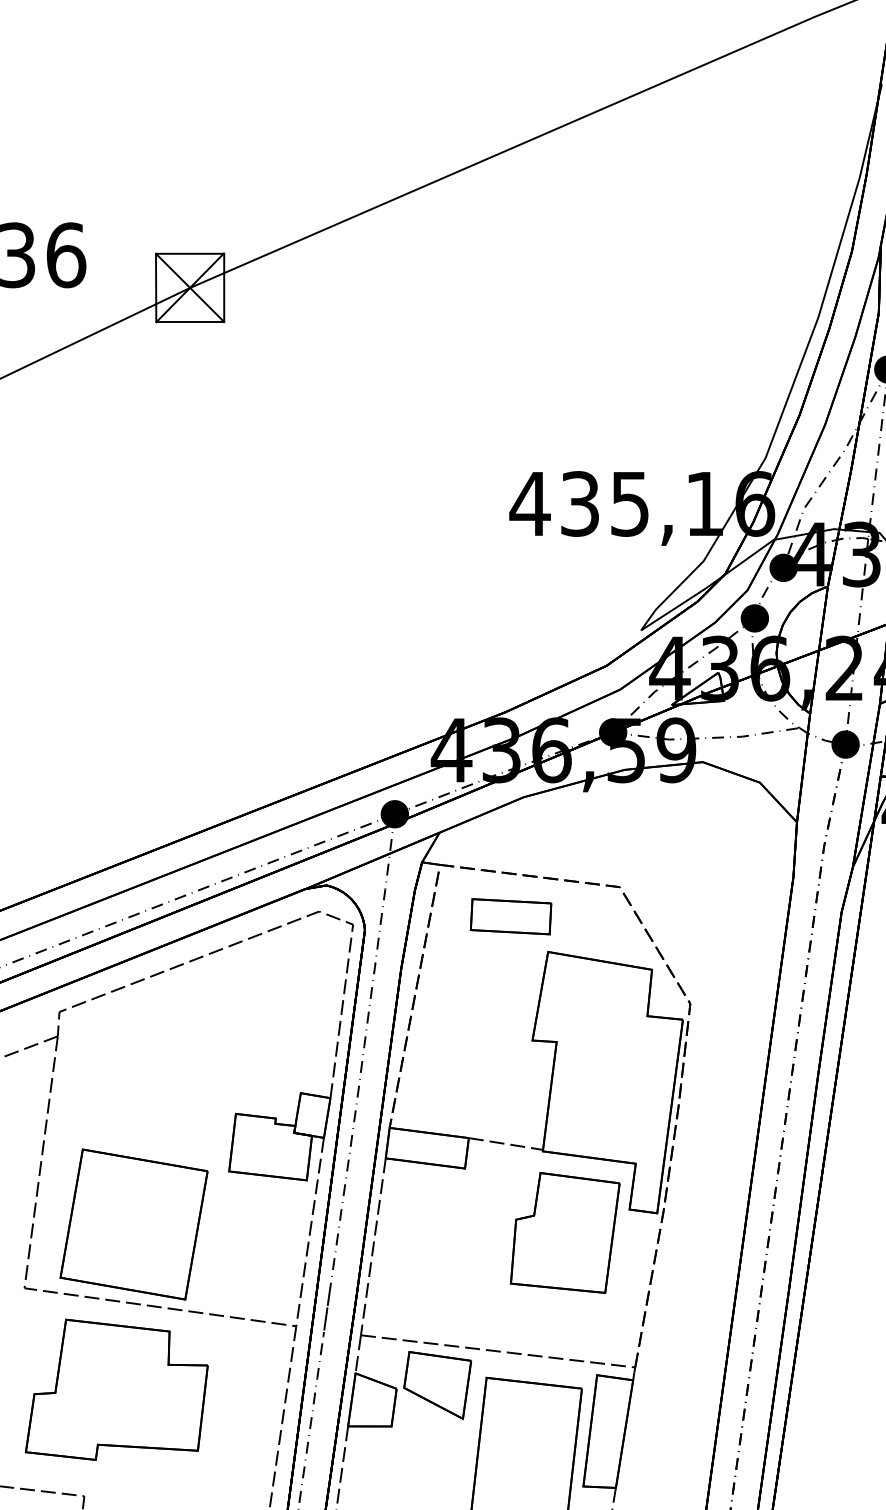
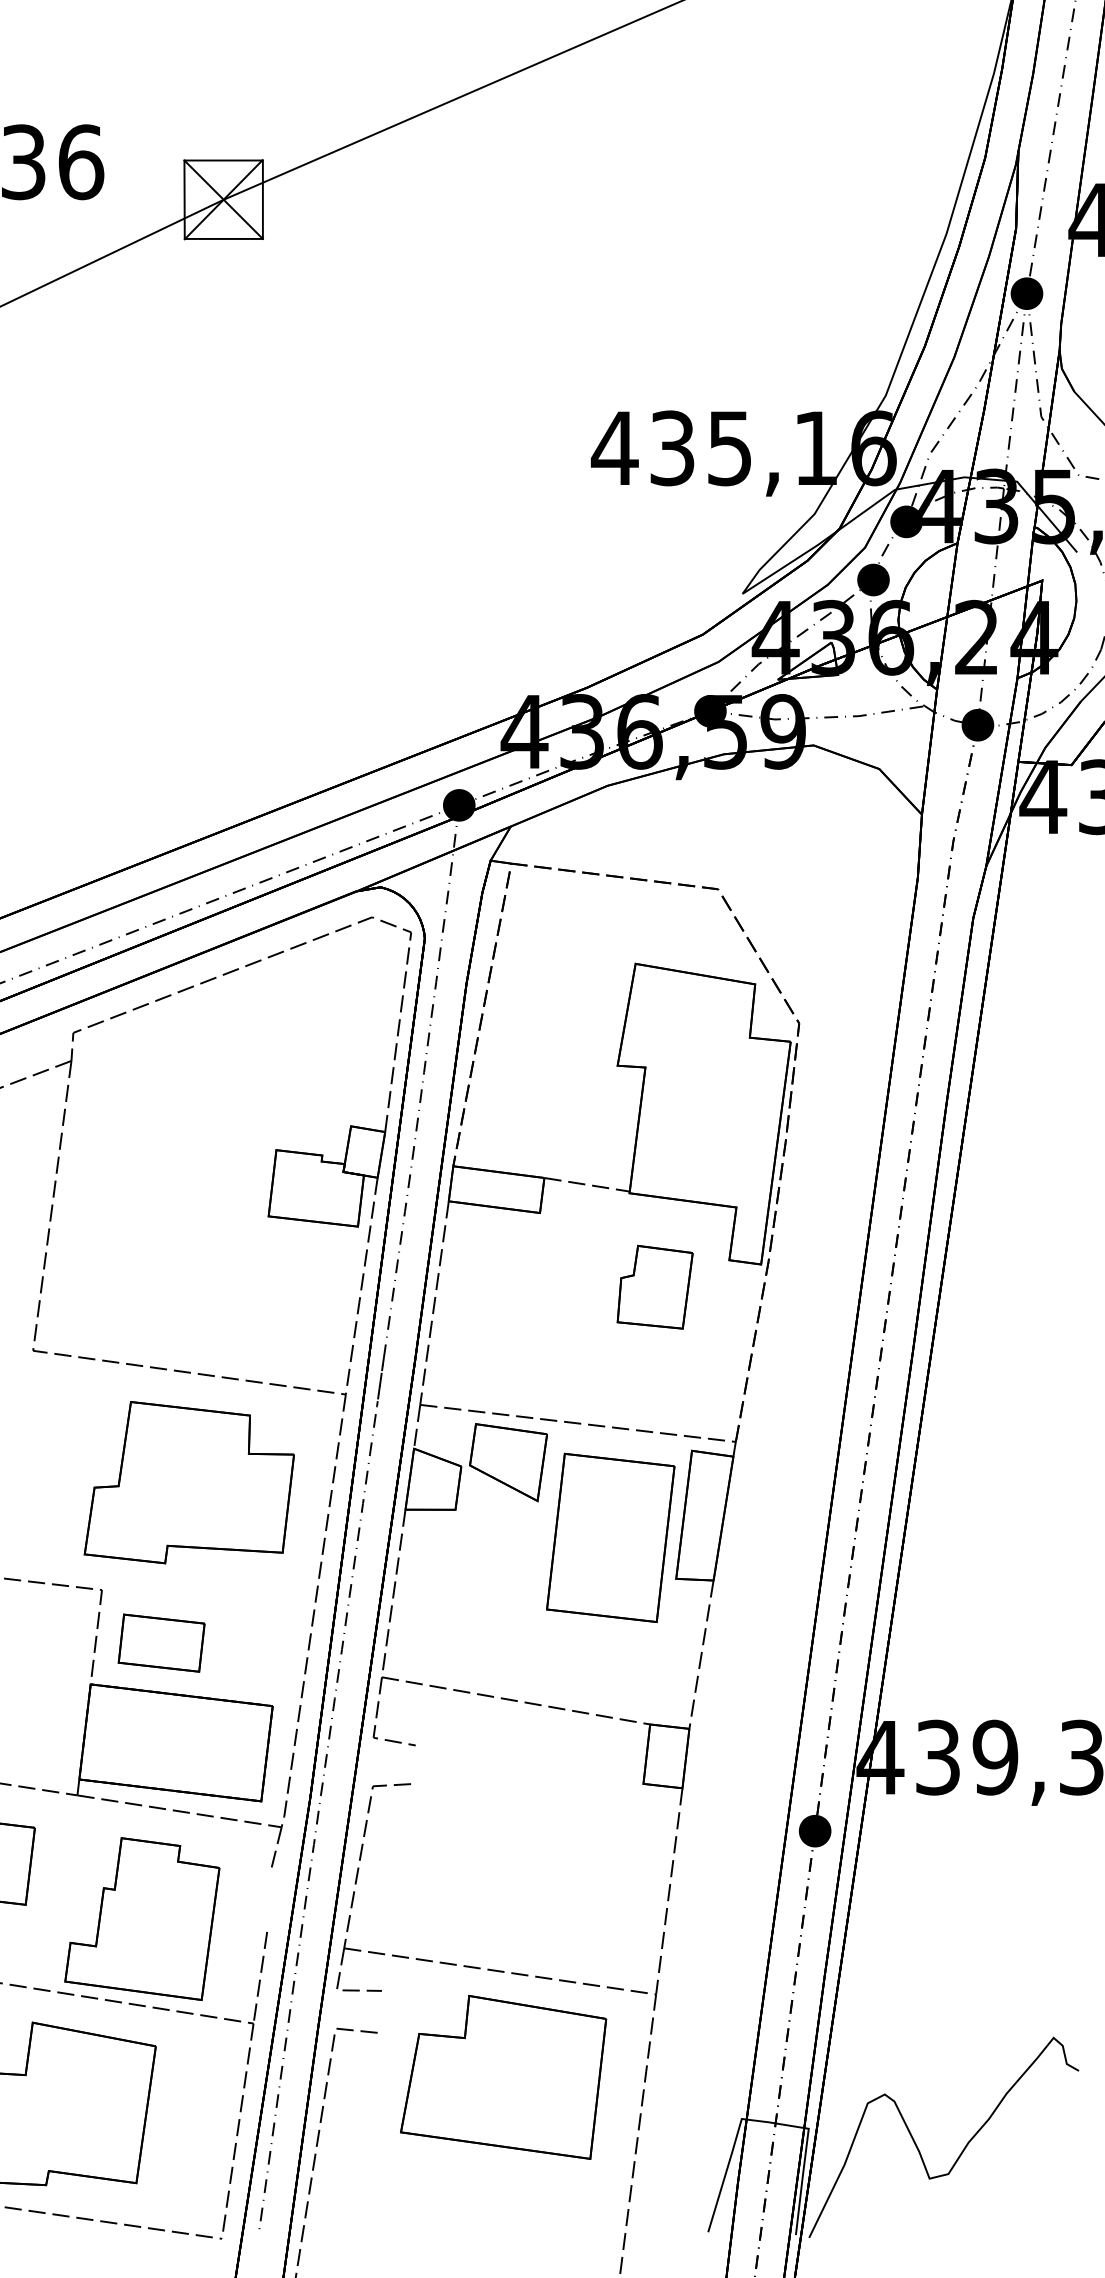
part: (510, 916) -> (592, 923), removed
part: (133, 1224) -> (158, 1277), removed
part: (564, 1233) -> (654, 1287), size x0.6
part: (116, 1389) -> (188, 1482), moved

